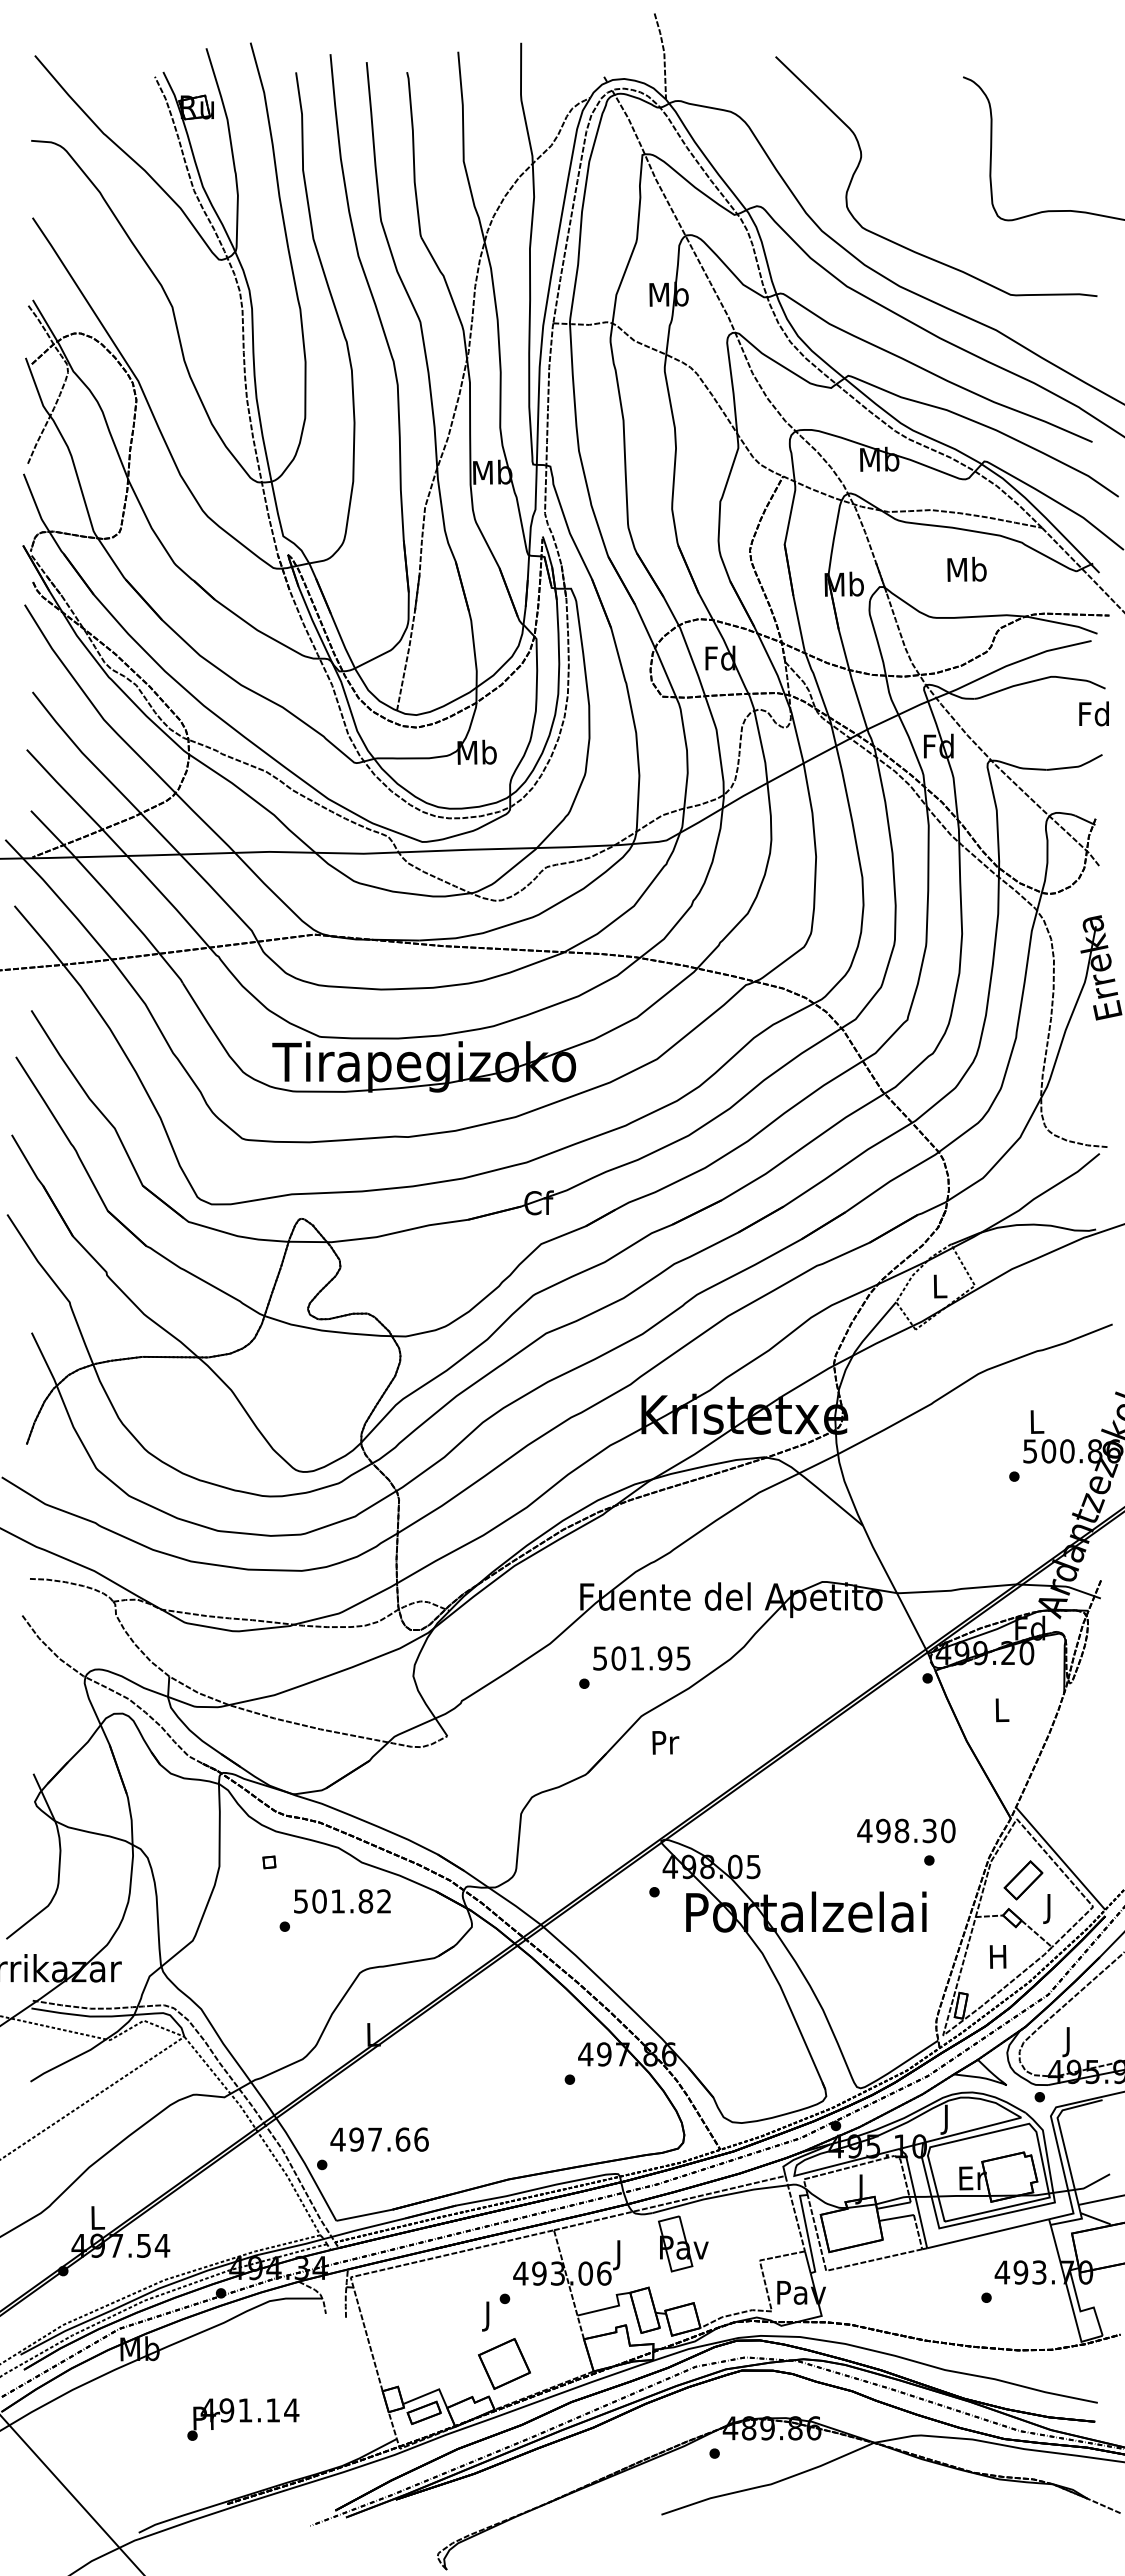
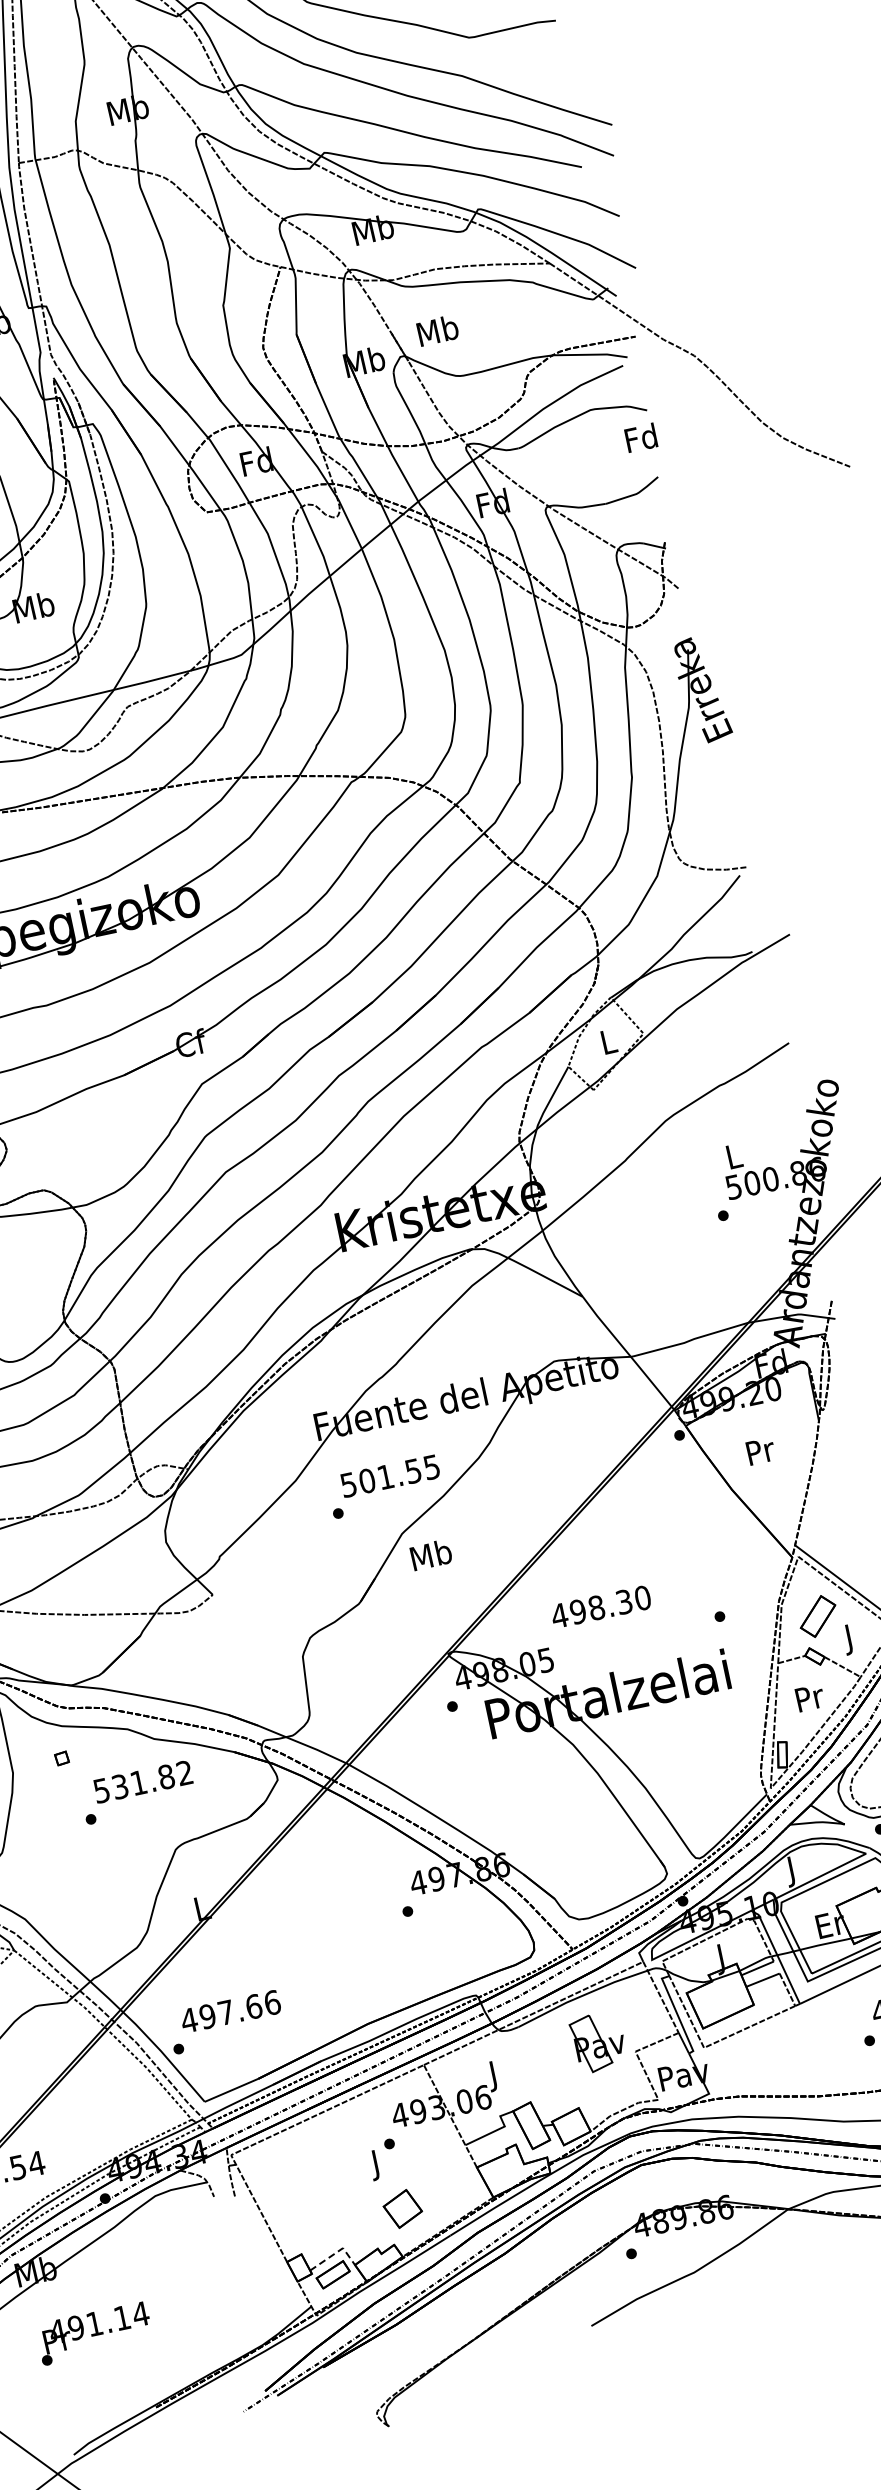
text: (966, 568) -> (437, 329), moved
text: (664, 1658) -> (412, 1471), 501.95 -> 501.55
text: (1002, 1710) -> (761, 1451), L -> Pr
text: (664, 1741) -> (430, 1554), Pr -> Mb
text: (906, 1830) -> (601, 1606), moved
text: (319, 1901) -> (120, 1786), 501.82 -> 531.82
text: (999, 1956) -> (810, 1697), H -> Pr
part: (683, 2243) -> (598, 2041), moved
part: (504, 2363) -> (402, 2208), size x0.7
line: (431, 2392) -> (336, 2252), solid -> dashed
text: (243, 2419) -> (94, 2333), moved

